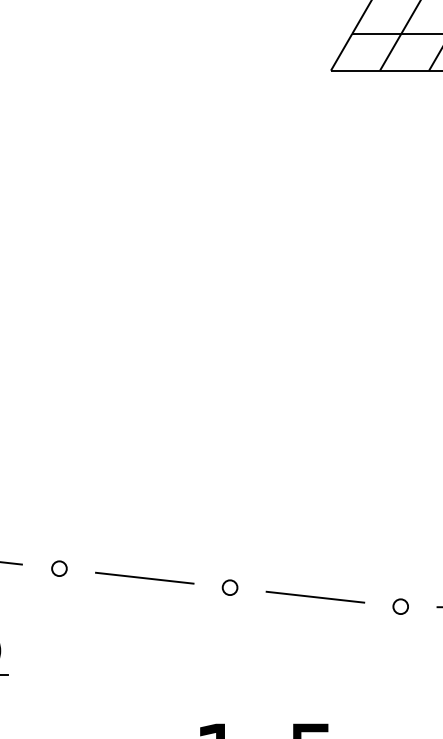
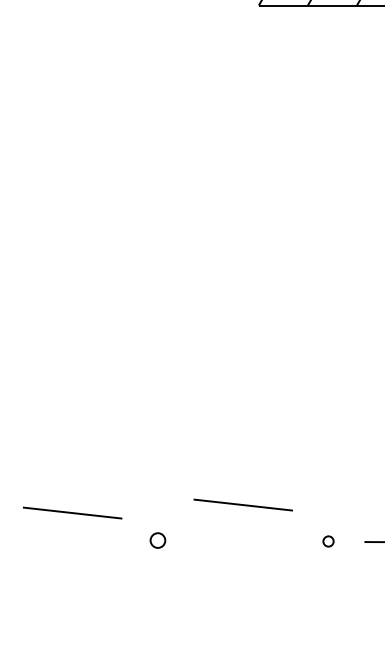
circle: (229, 587) -> (157, 540), moved
line: (315, 596) -> (243, 504), moved
circle: (400, 606) -> (328, 541), size x0.7

